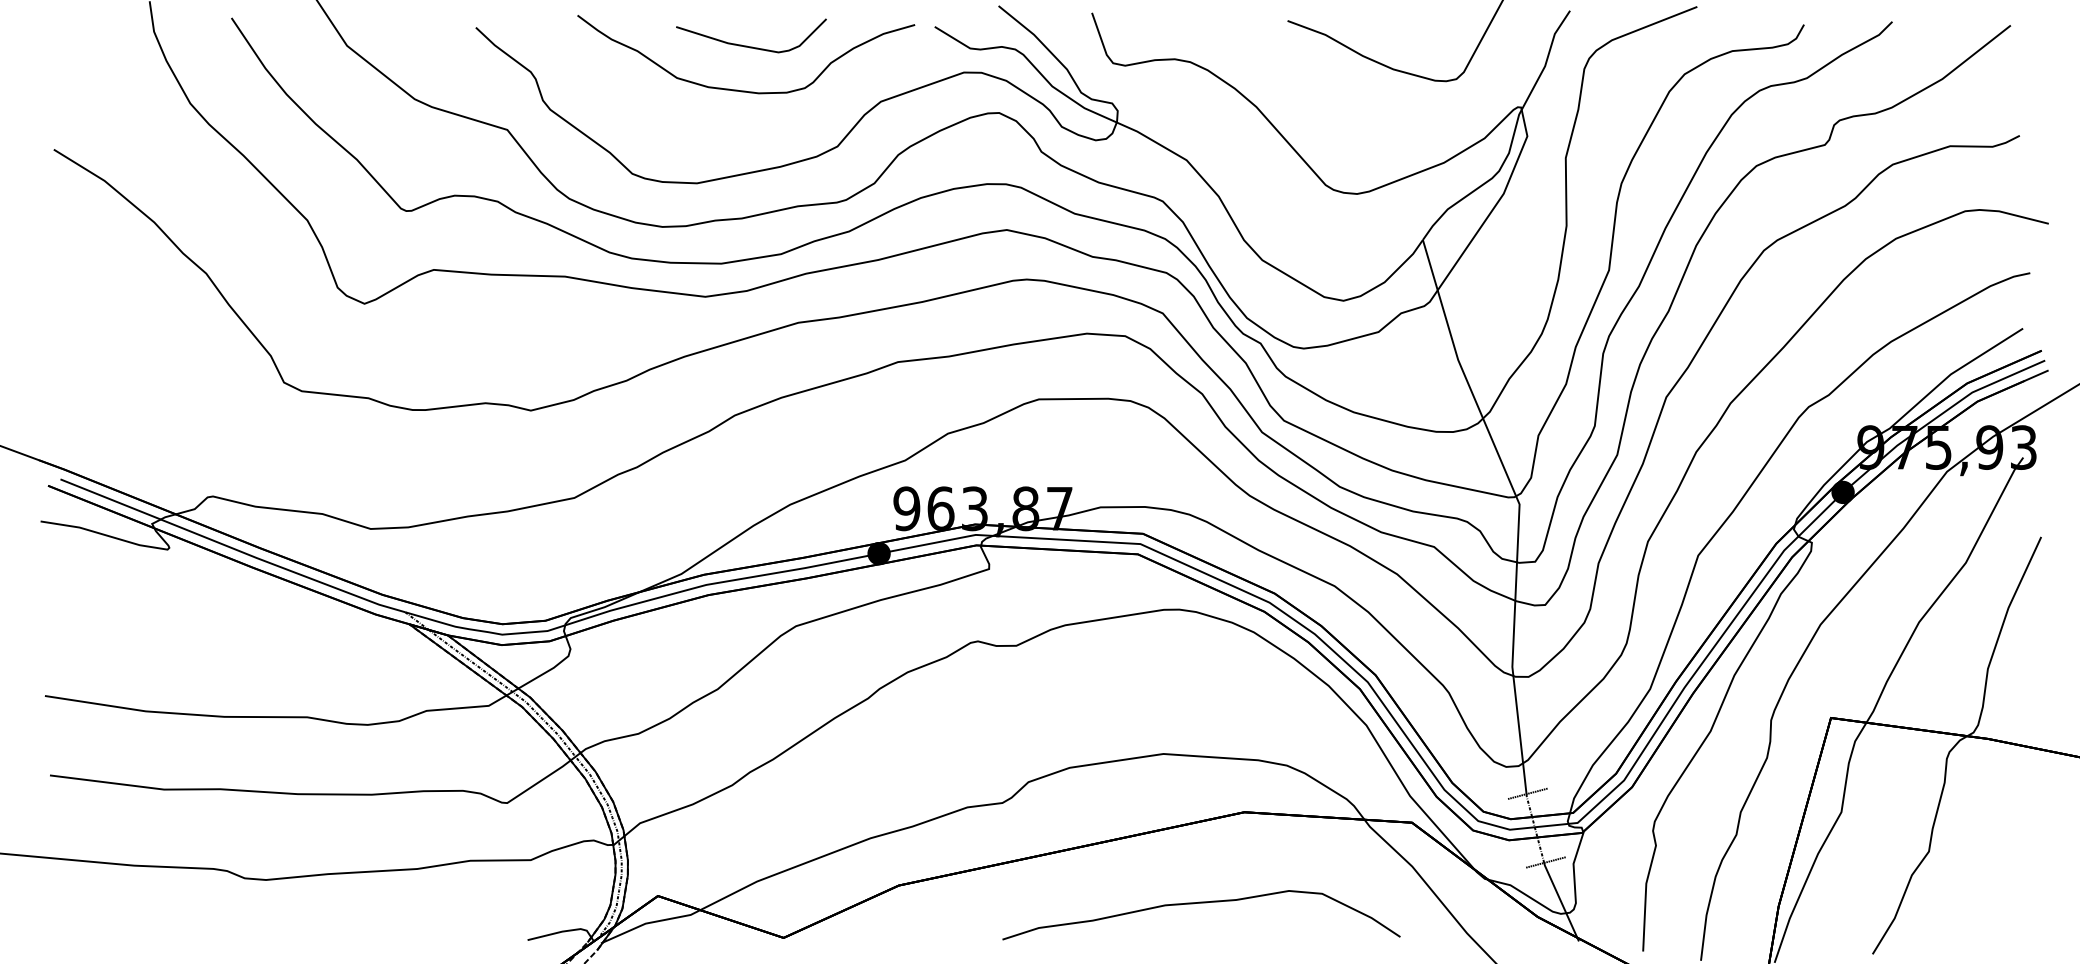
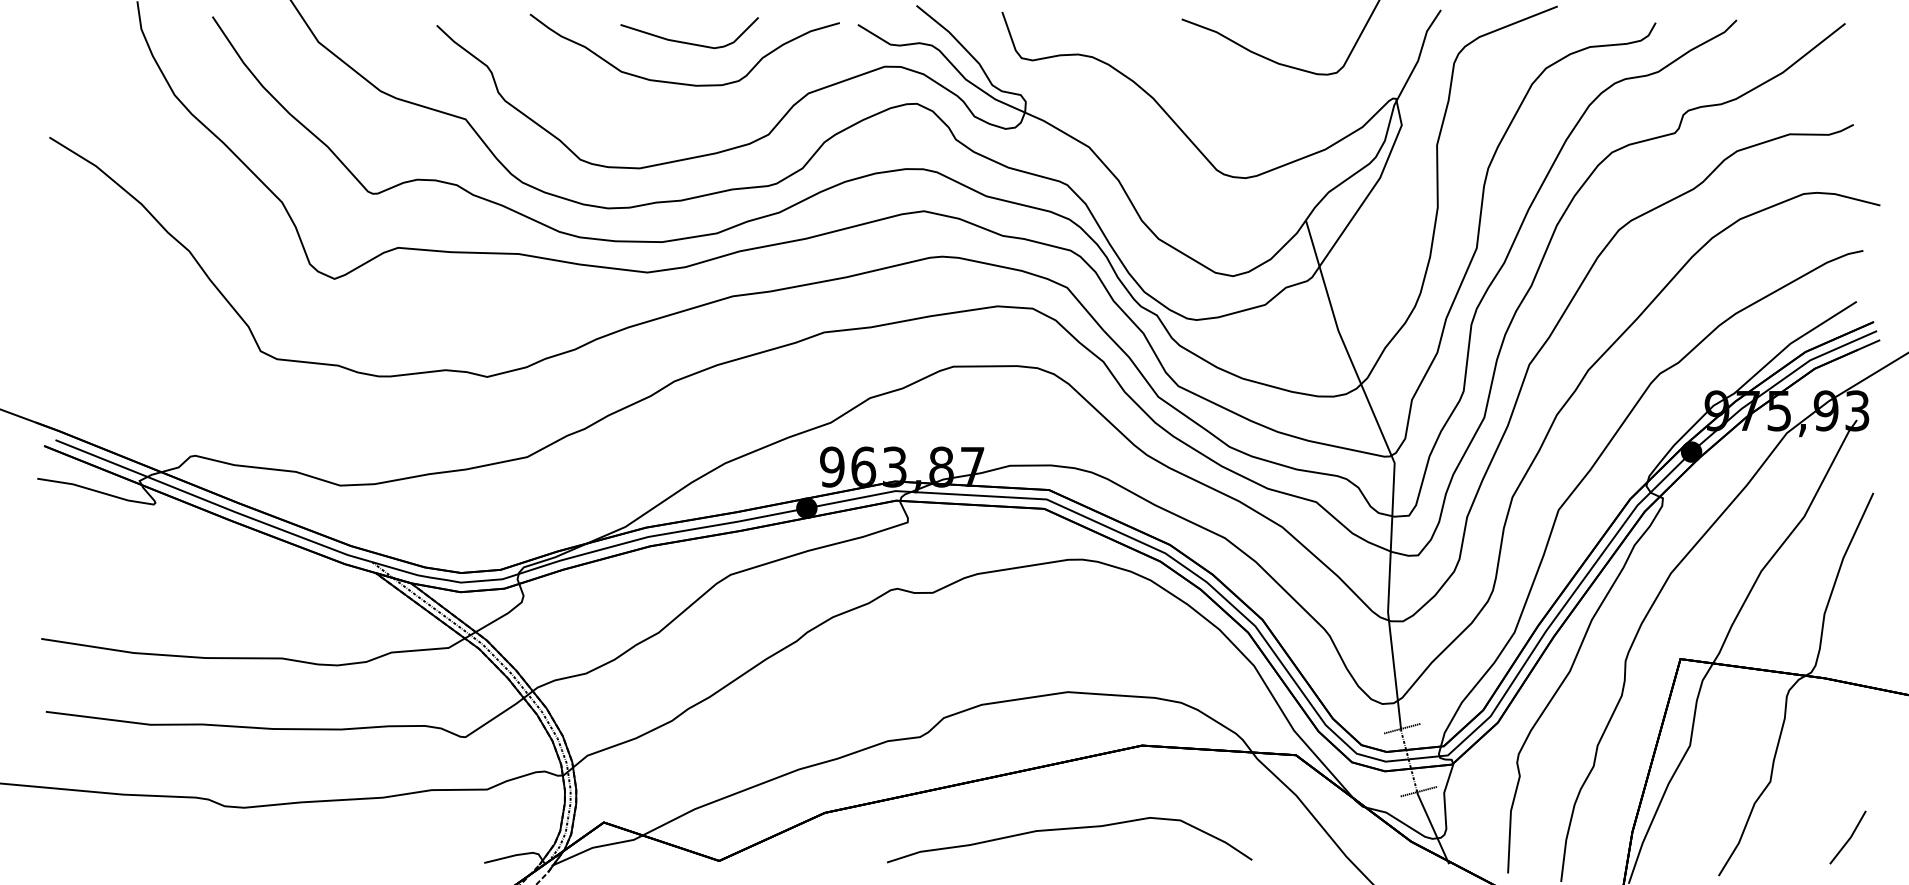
curve: (1201, 903) -> (1069, 829), moved
line: (2014, 913) -> (1848, 838), added

